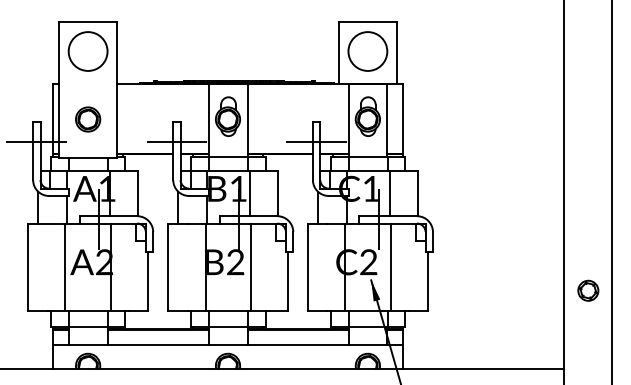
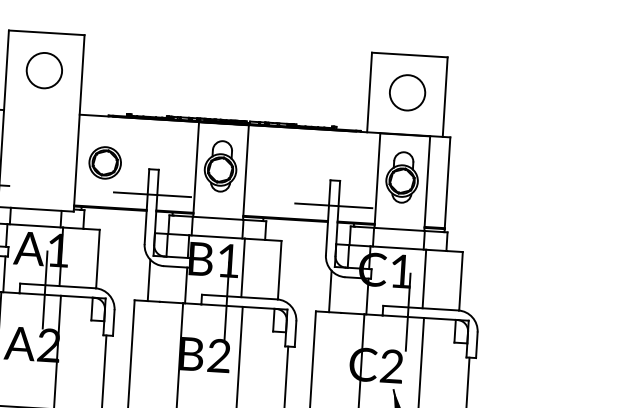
circle: (87, 51) -> (43, 70), size x0.7
circle: (367, 51) -> (406, 92), size x0.7
part: (88, 119) -> (105, 162), moved

